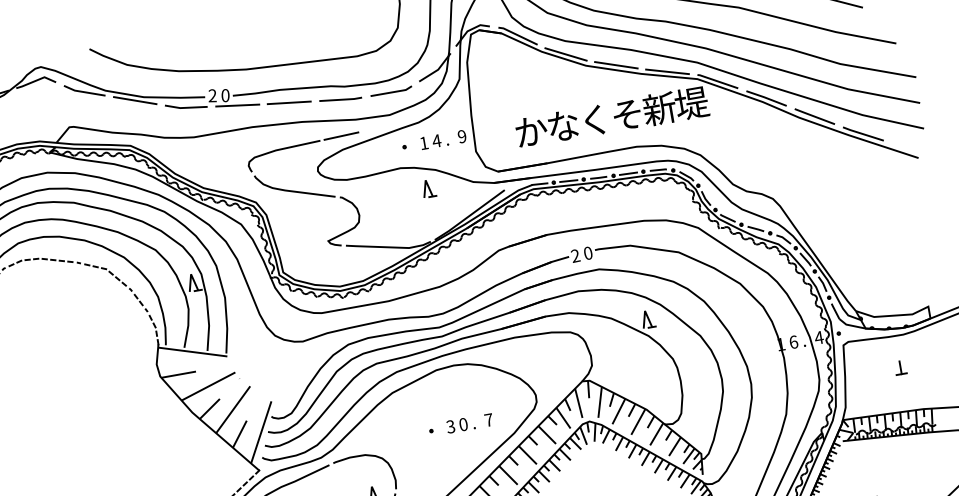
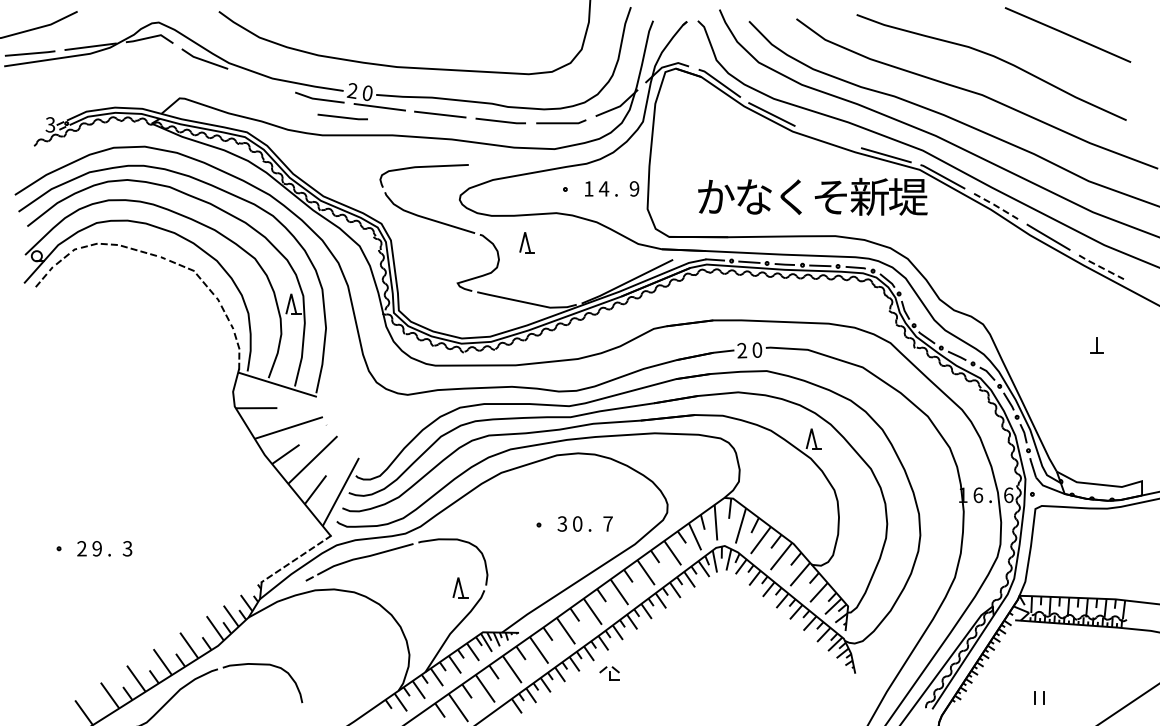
line: (616, 65) -> (828, 137), removed
line: (766, 97) -> (996, 205), solid -> dashed
line: (135, 100) -> (261, 80), removed
line: (207, 118) -> (342, 116), added
line: (863, 134) -> (1101, 267), solid -> dashed
line: (340, 135) -> (493, 163), removed
part: (428, 188) -> (526, 242), moved
text: (819, 338) -> (1008, 495), 4 -> 6
part: (899, 367) -> (1096, 345), moved

